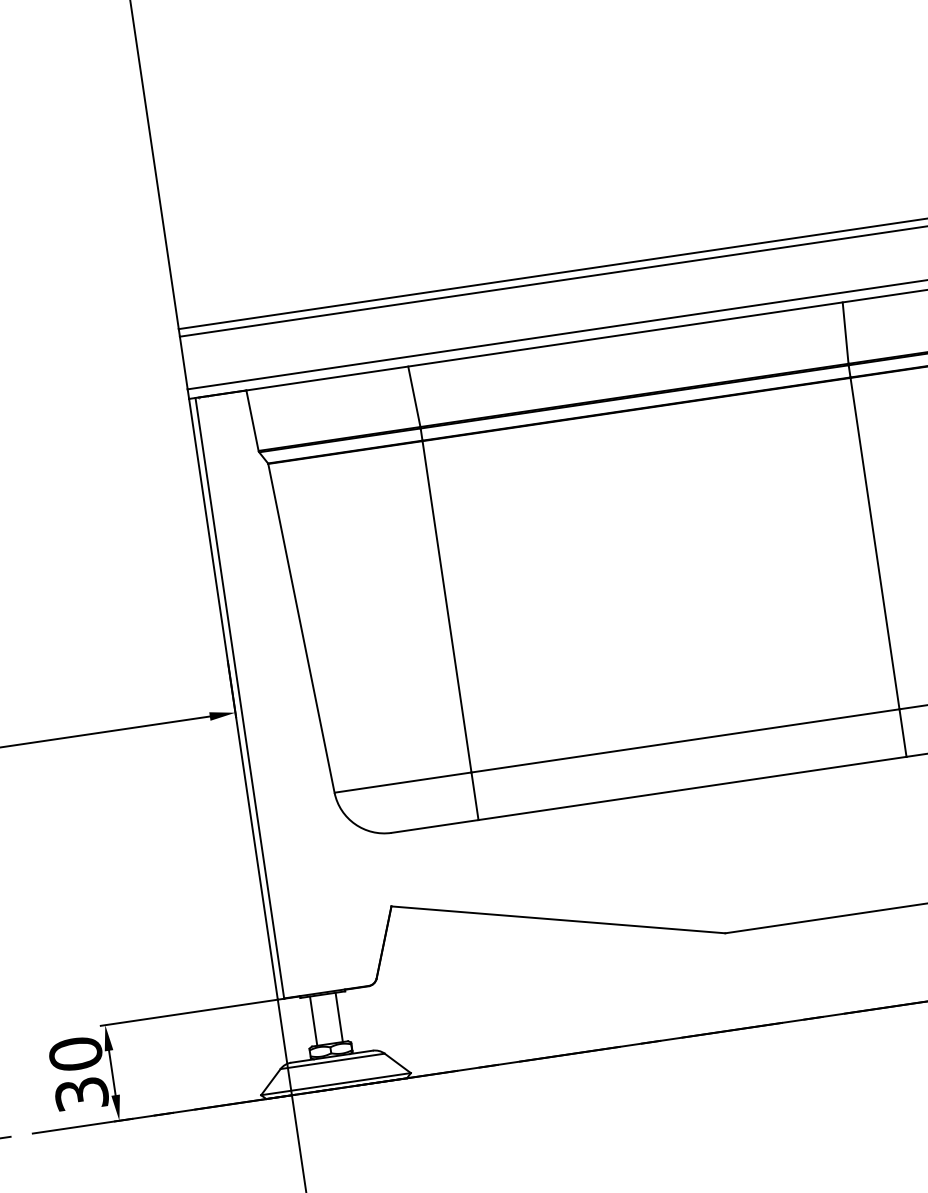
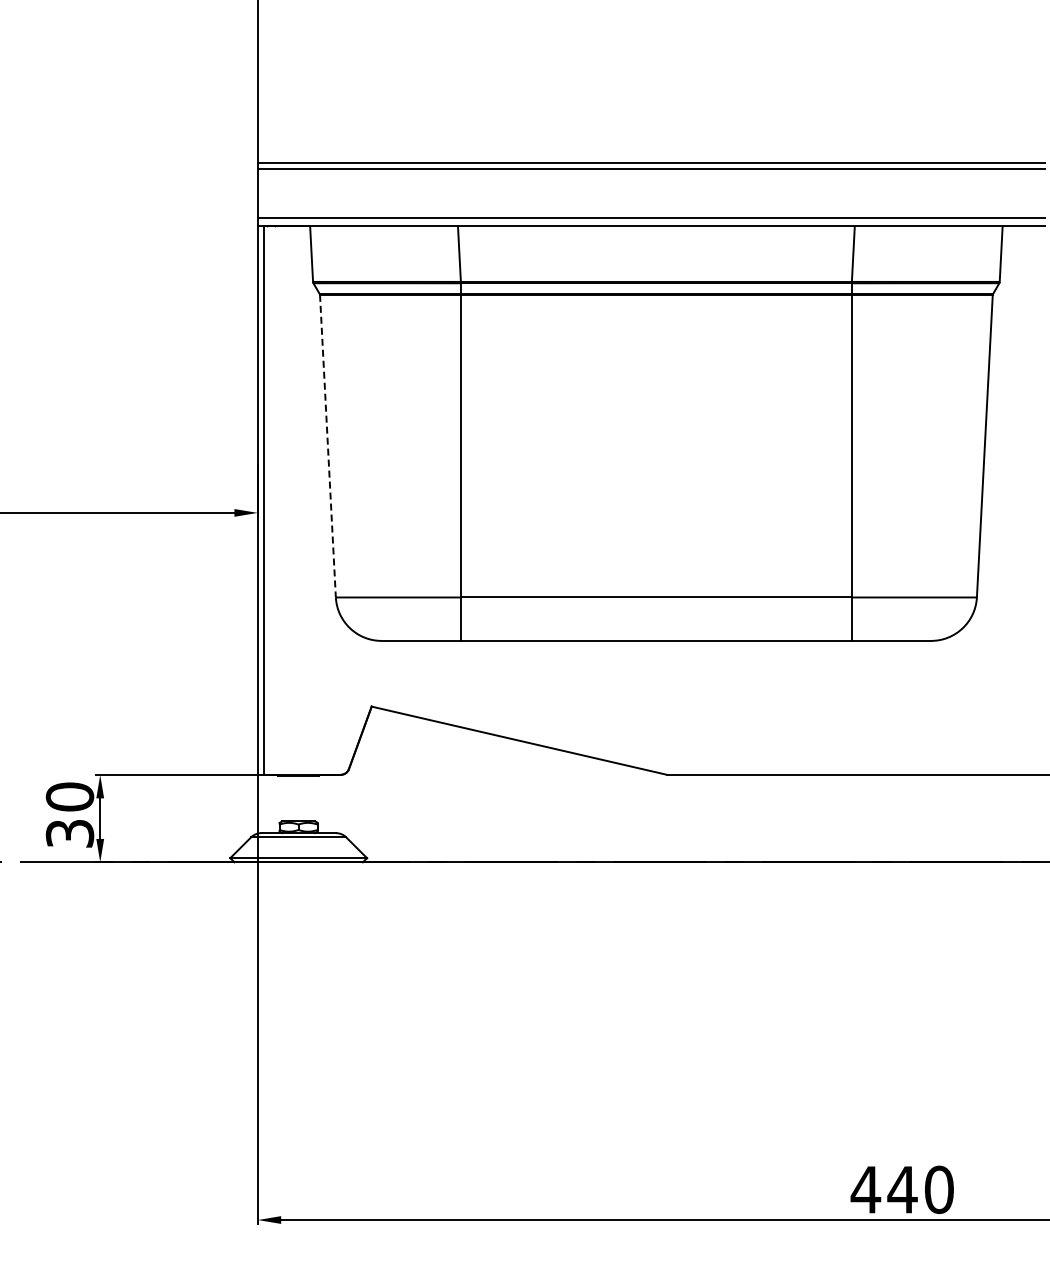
line: (301, 628) -> (327, 446), solid -> dashed
line: (339, 1016) -> (310, 798), removed
line: (314, 1020) -> (287, 798), removed

